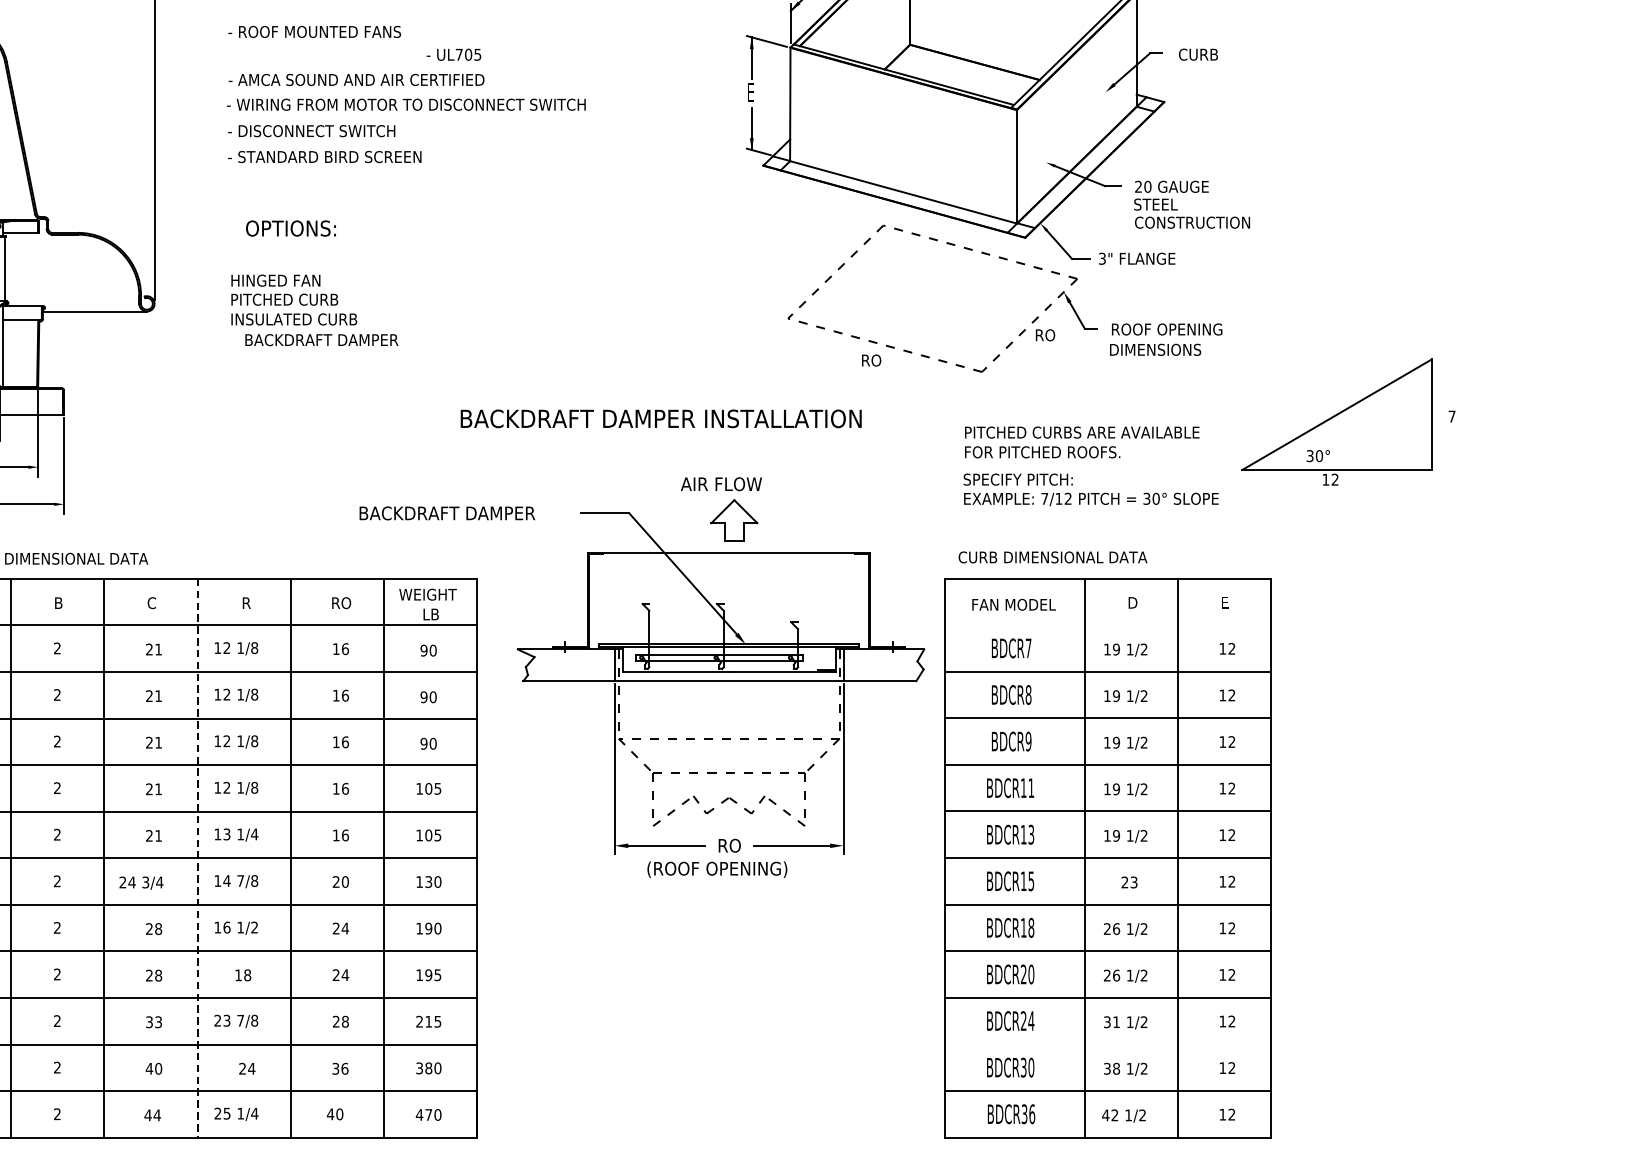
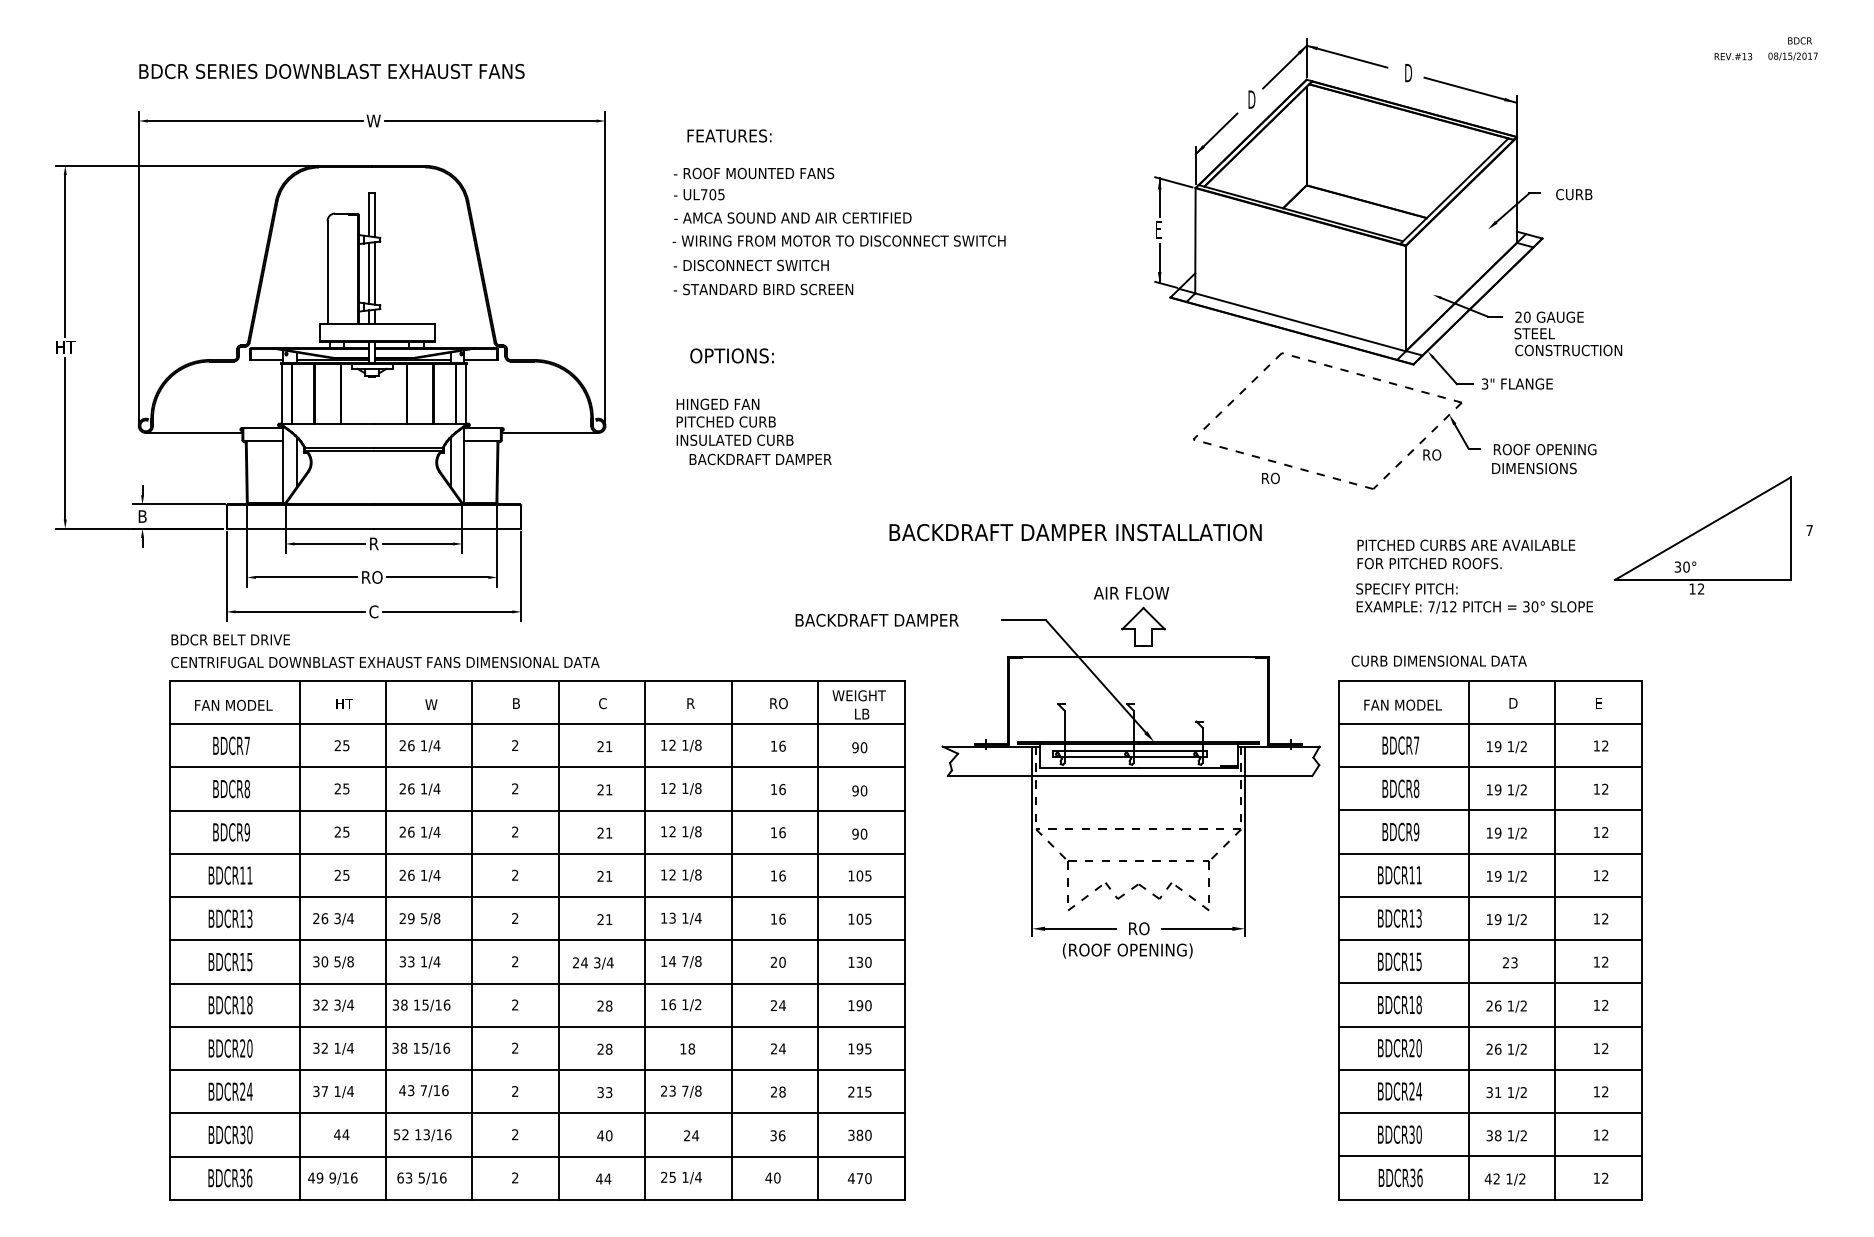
text: (454, 54) -> (699, 194), moved
line: (1108, 624) -> (1490, 723), added
line: (197, 858) -> (645, 940), dashed -> solid
line: (1108, 1044) -> (1490, 1113), added

